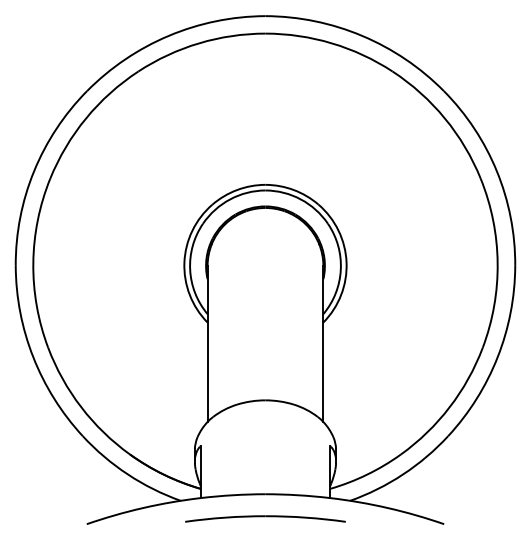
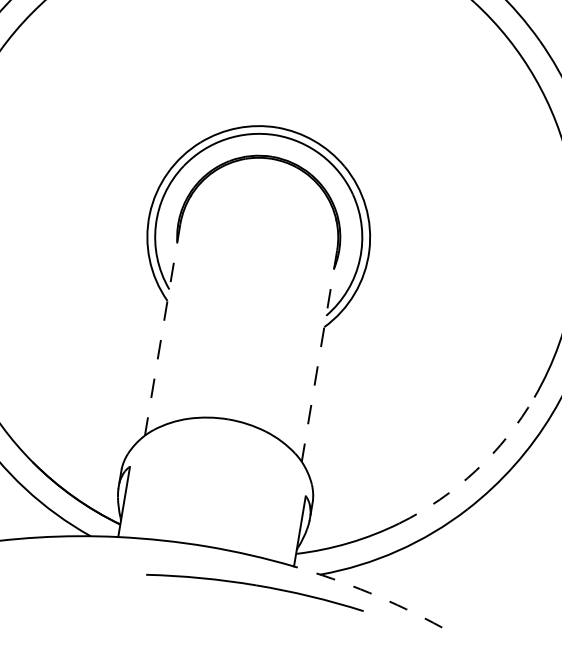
line: (207, 344) -> (162, 330), solid -> dashed
line: (323, 344) -> (319, 356), solid -> dashed
arc: (449, 407) -> (475, 470), solid -> dashed
arc: (387, 508) -> (368, 593), solid -> dashed
part: (265, 518) -> (255, 588), moved

